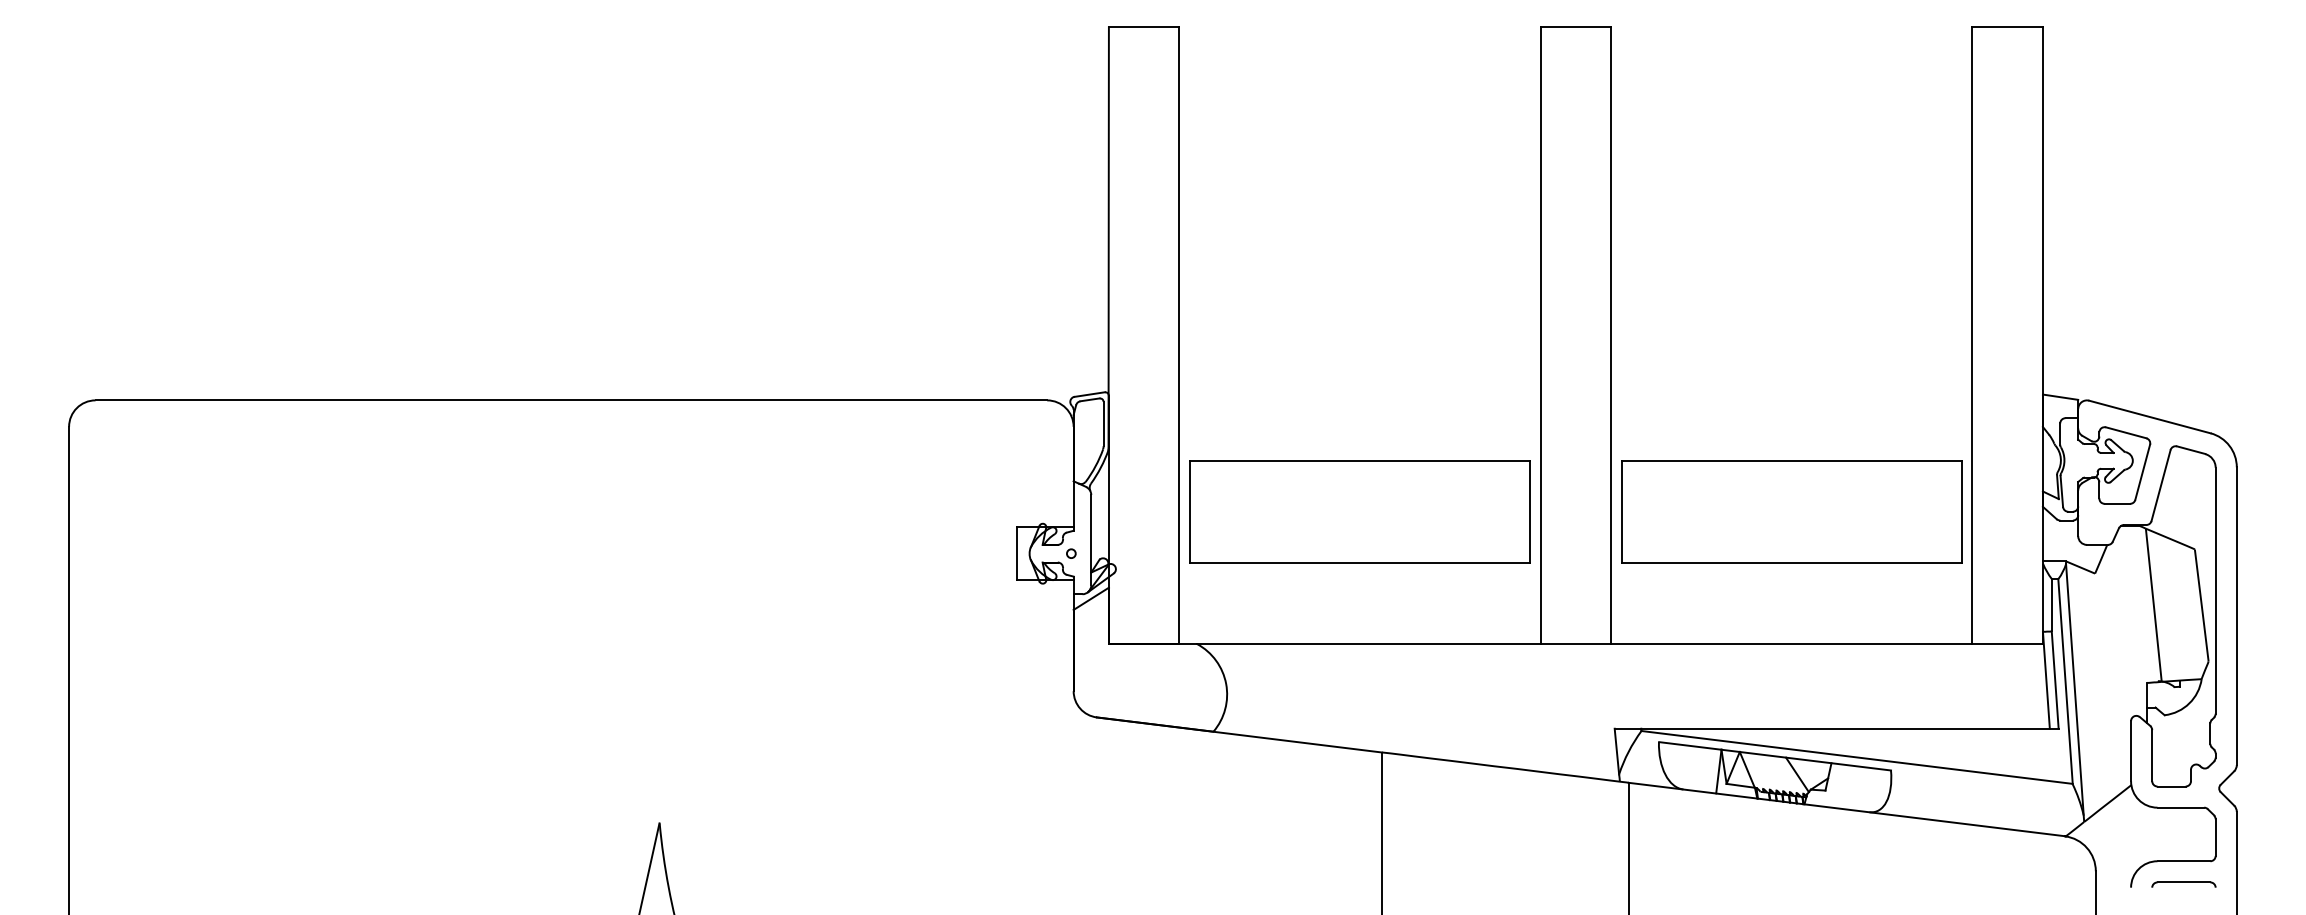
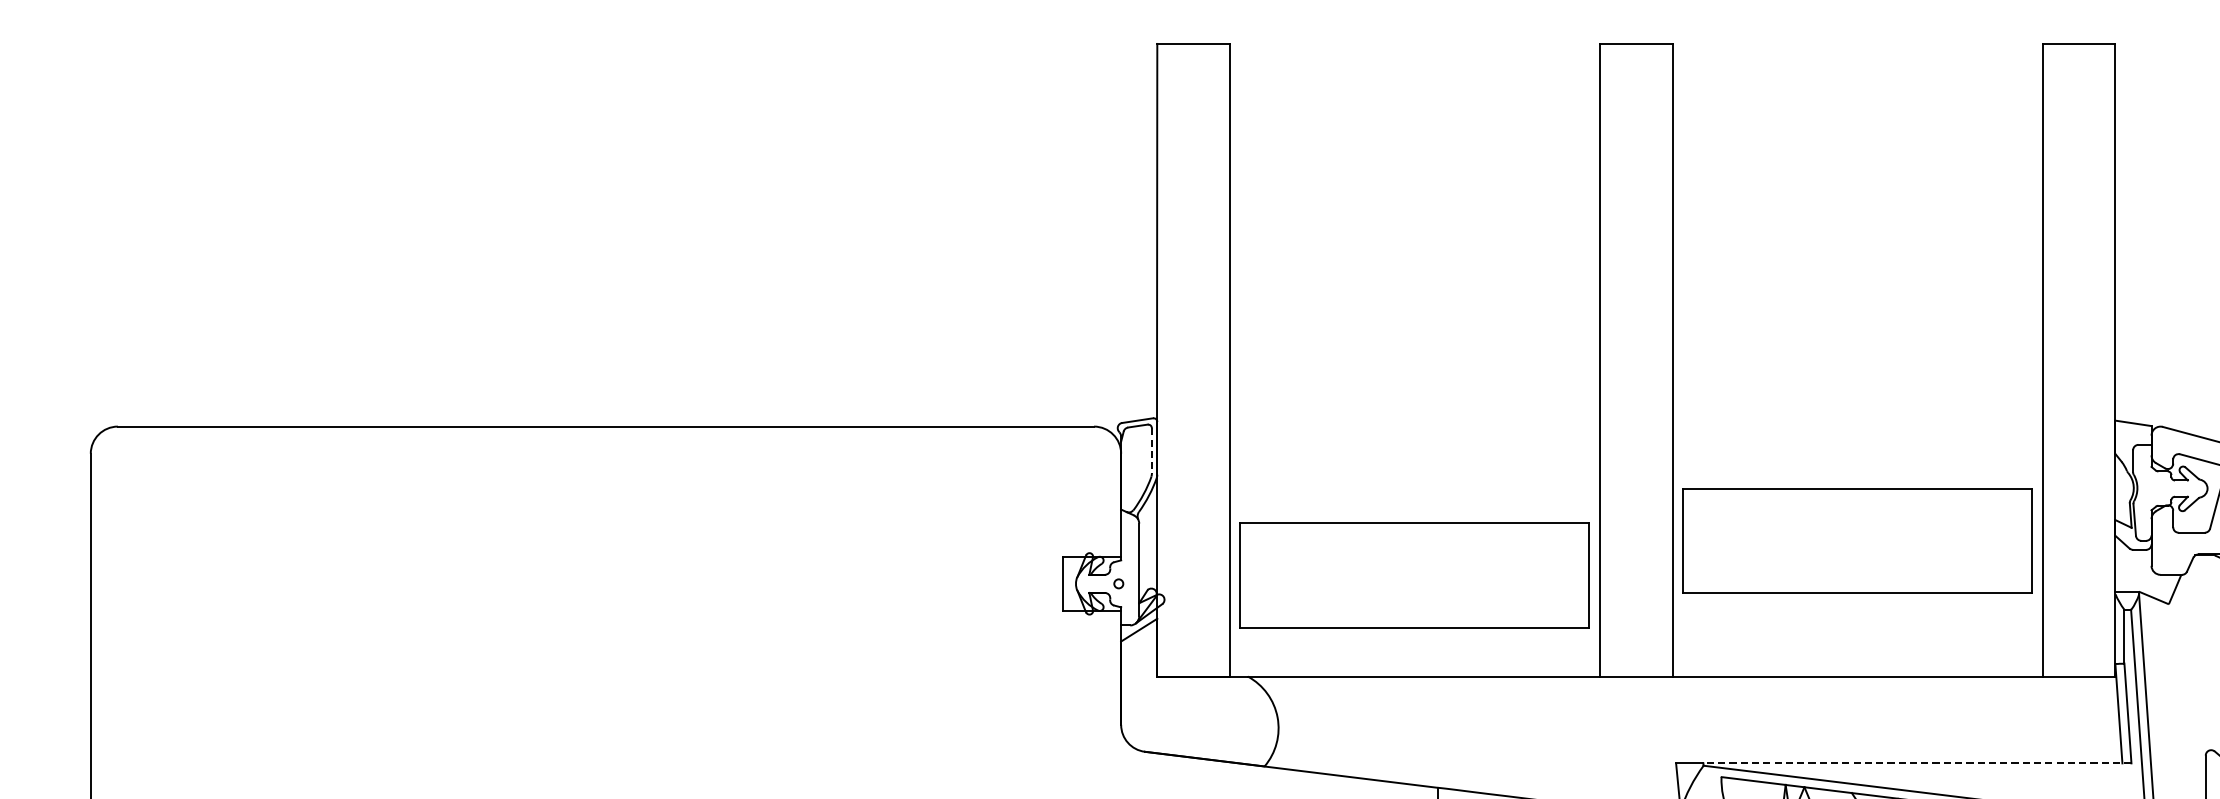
line: (1103, 424) -> (1151, 451), solid -> dashed
part: (1359, 511) -> (1414, 575), moved
line: (1849, 728) -> (1916, 763), solid -> dashed

